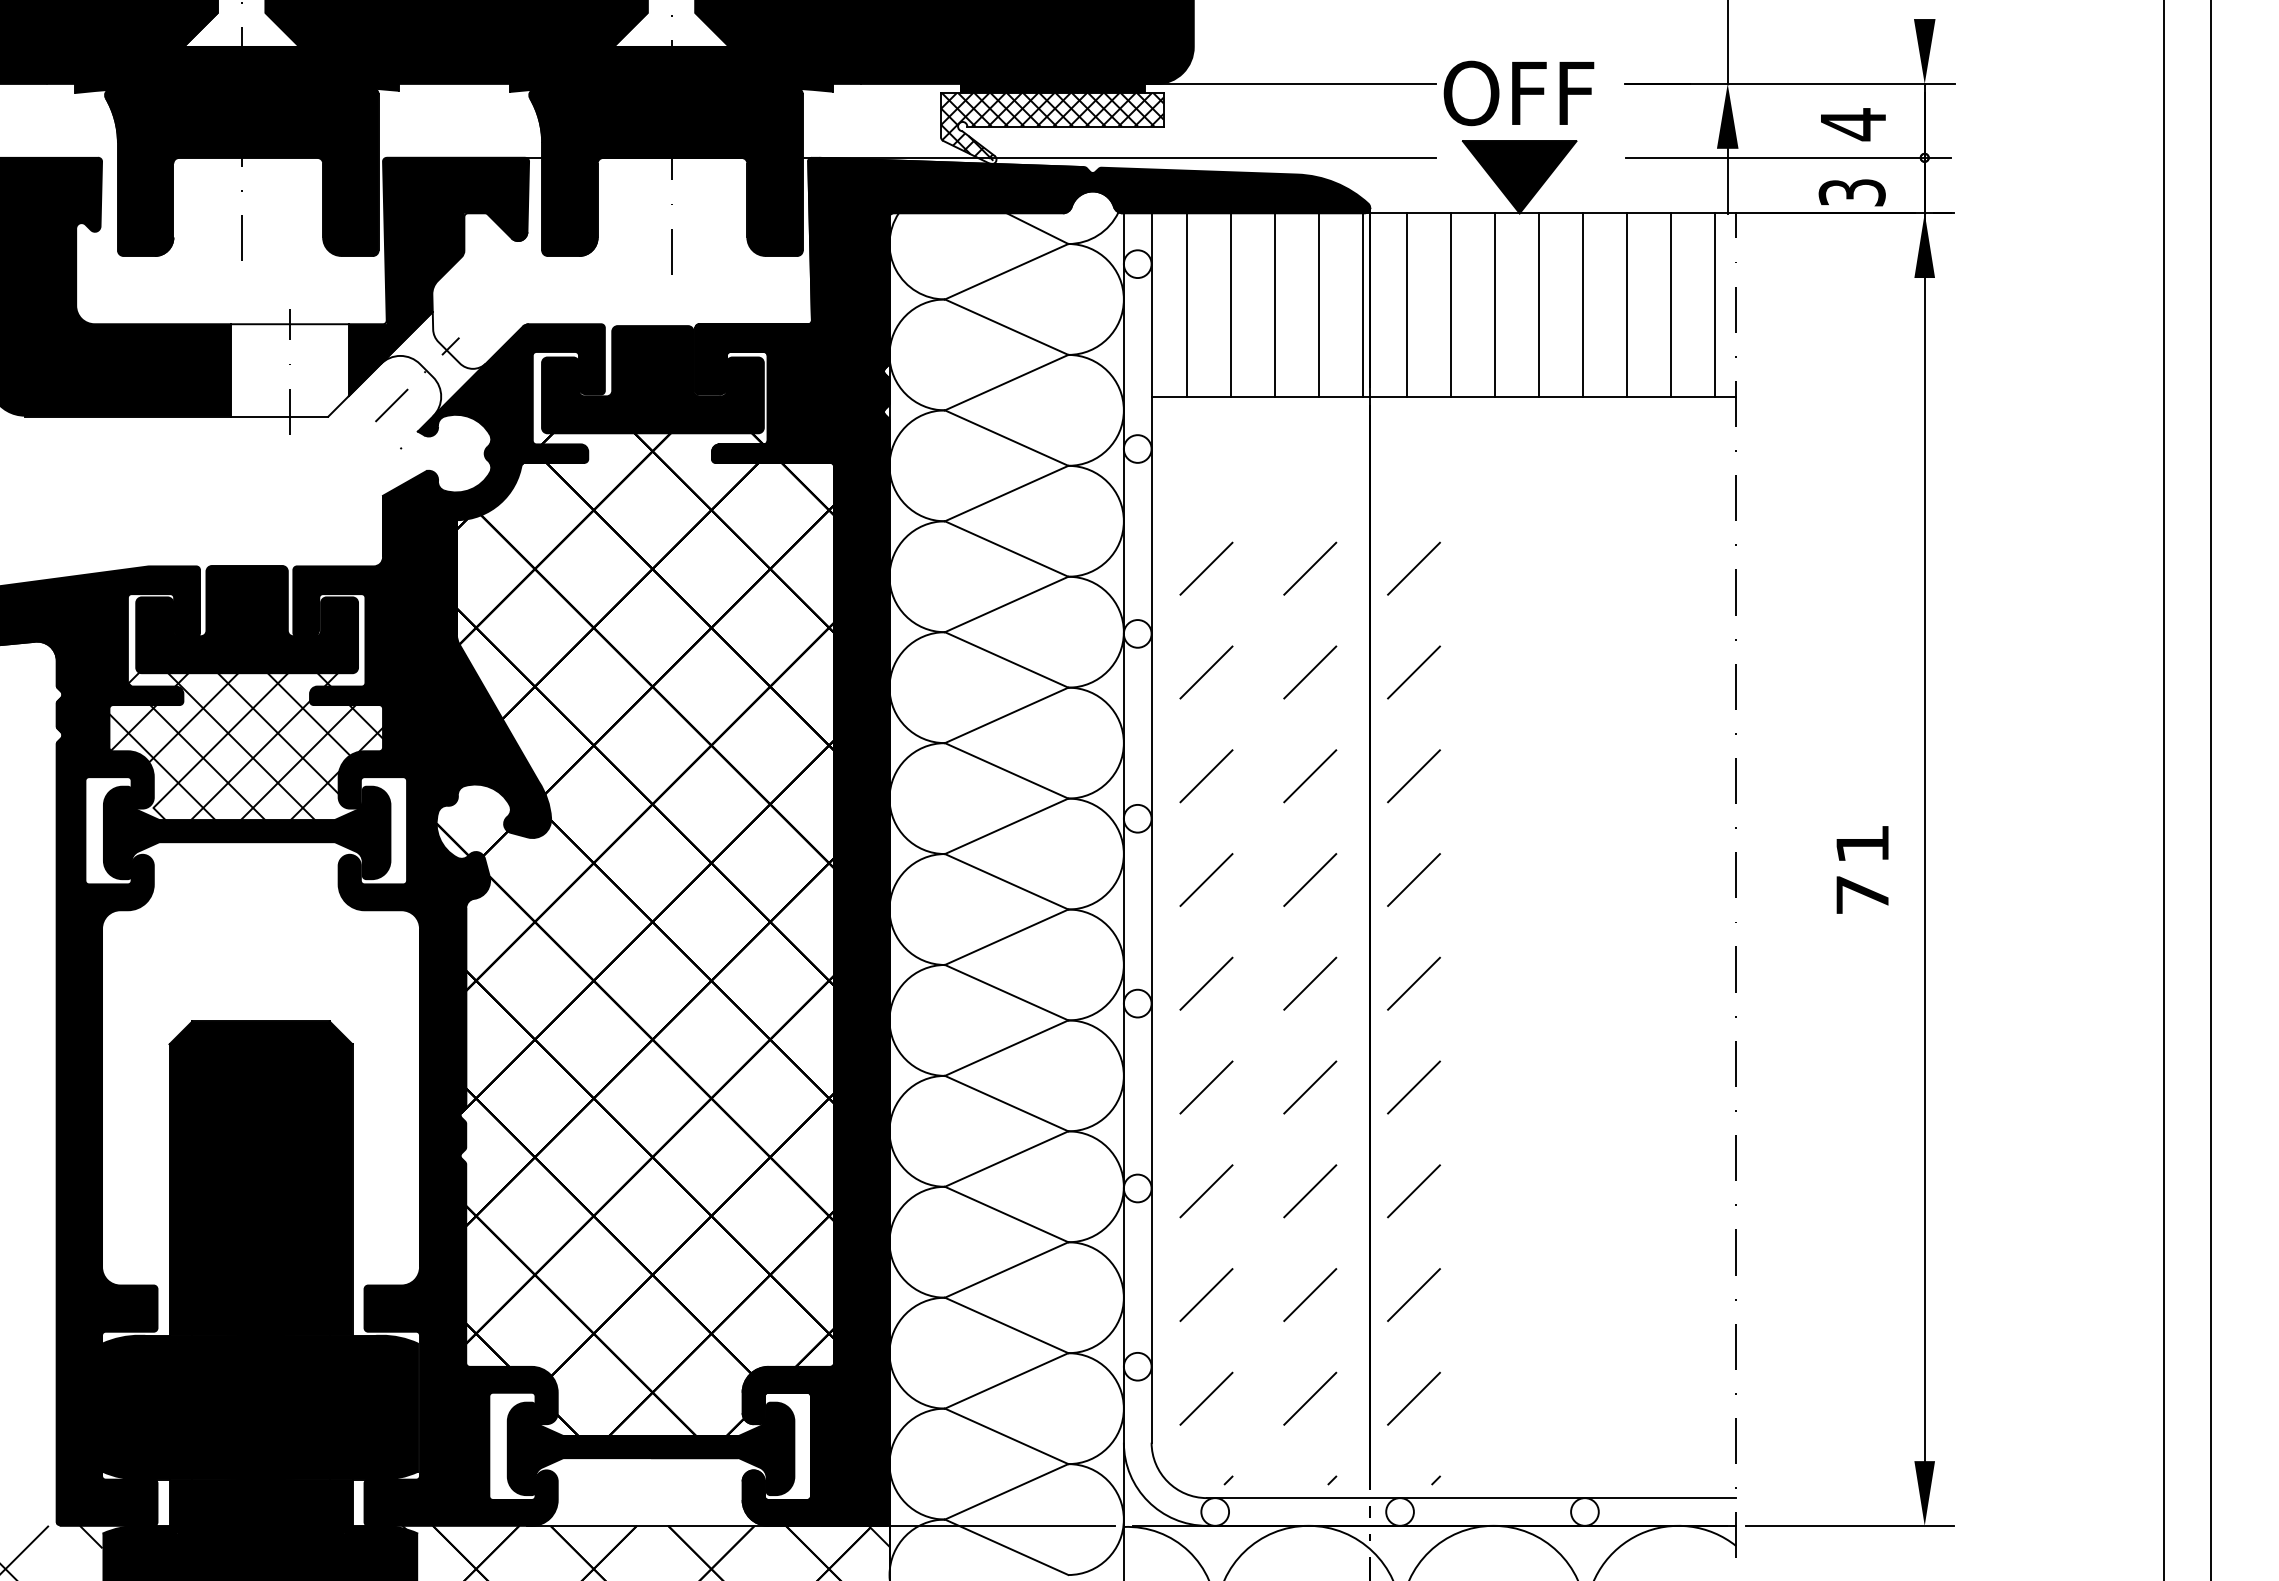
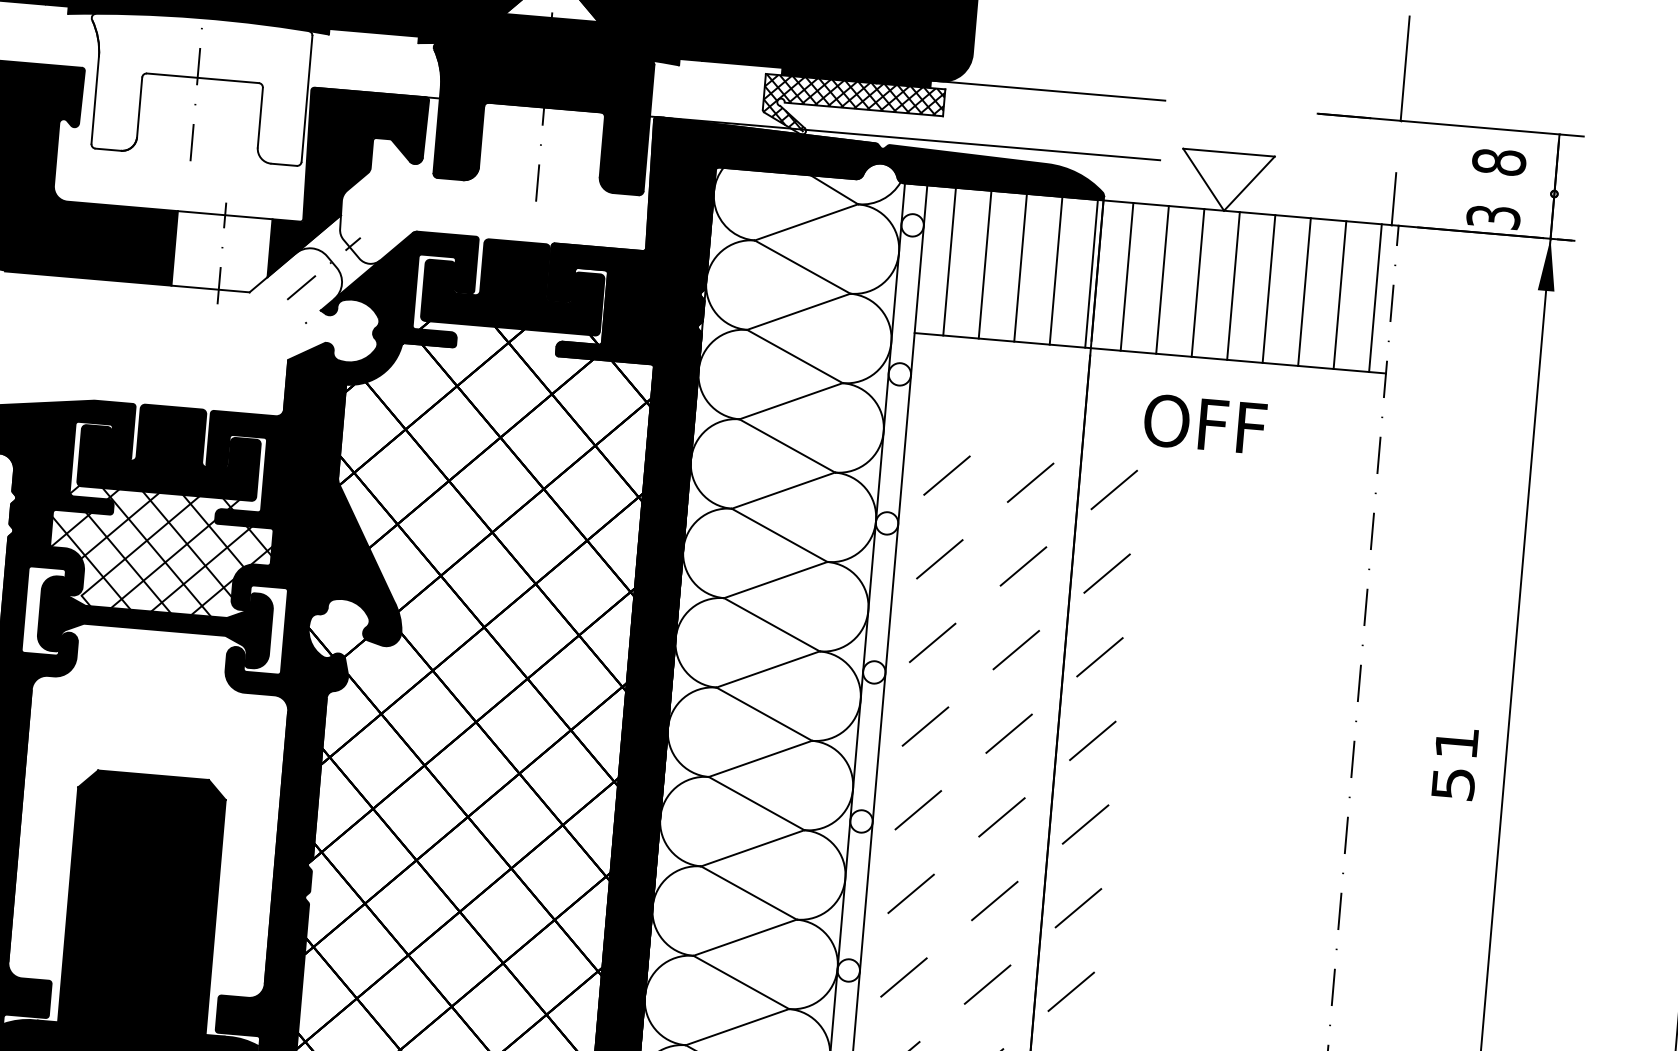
fill: (1924, 51) -> (1561, 108), removed
text: (1518, 93) -> (1204, 424), moved
fill: (1727, 115) -> (1398, 146), removed
text: (1852, 124) -> (1498, 162), 4 -> 8
line: (1788, 157) -> (1444, 184), removed
fill: (241, 169) -> (196, 87), removed
fill: (1519, 177) -> (1226, 181), removed
text: (1862, 895) -> (1453, 784), 71 -> 51

